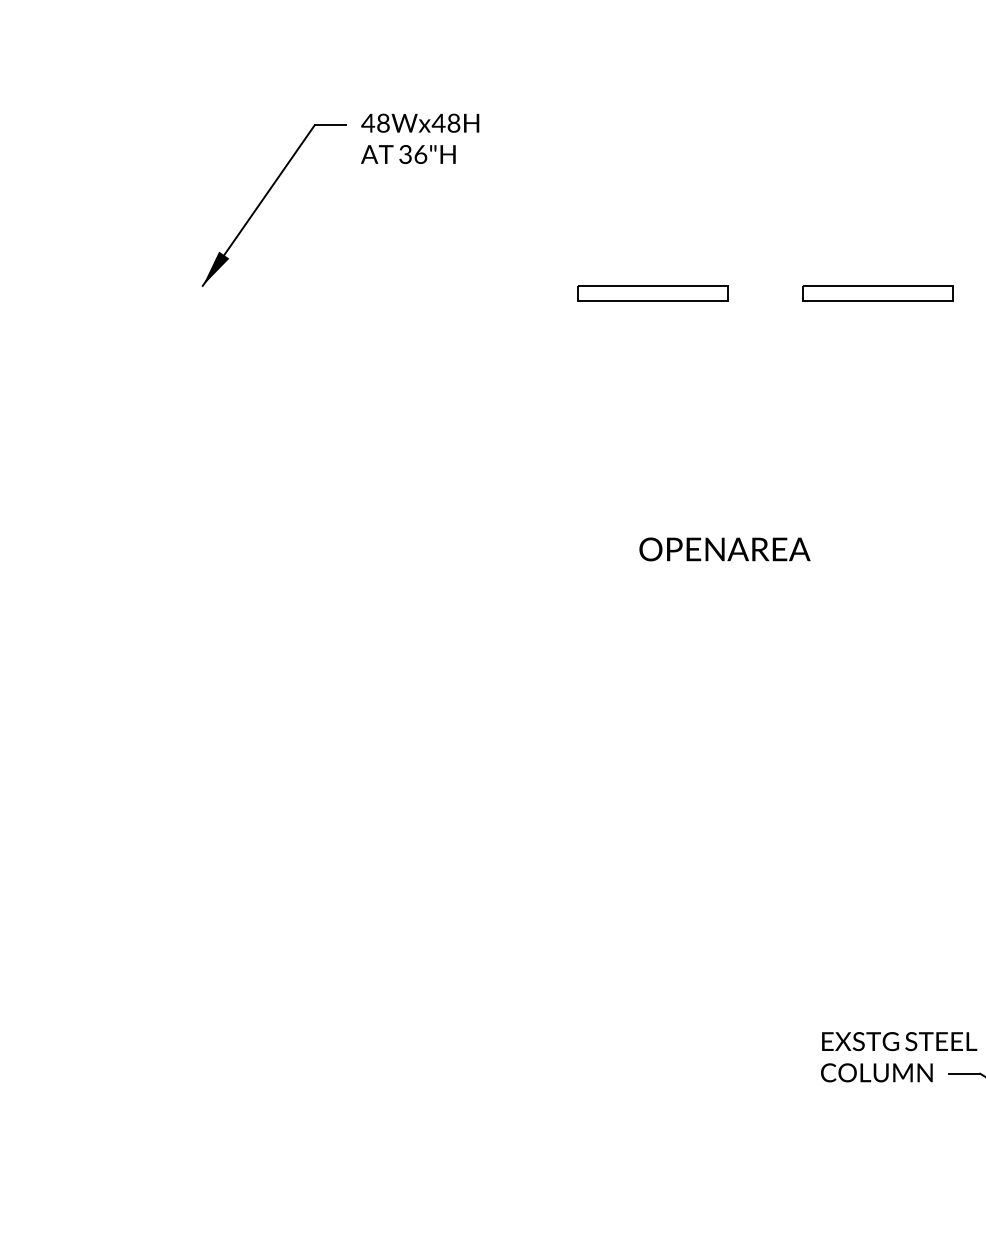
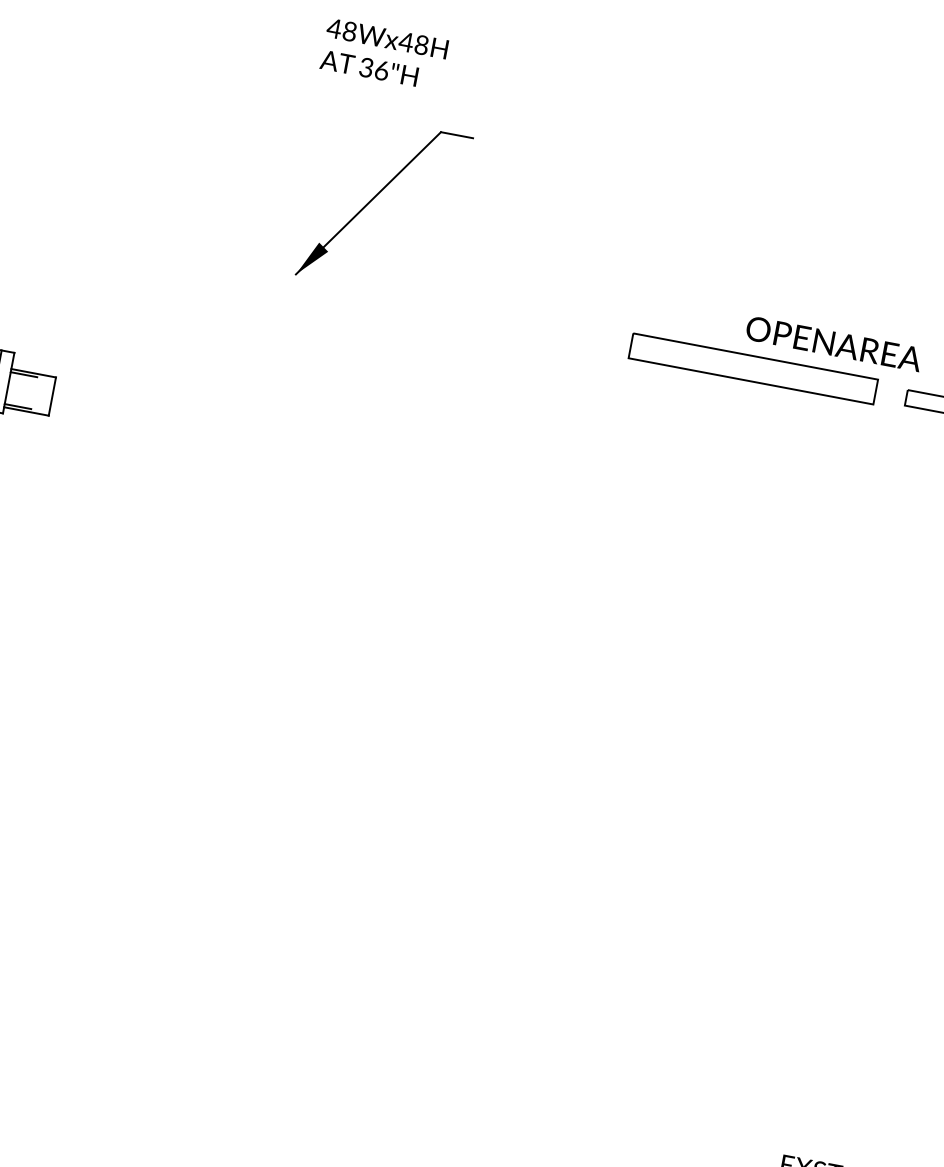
text: (420, 138) -> (384, 54), moved
part: (652, 293) -> (752, 368), size x1.6
text: (724, 549) -> (833, 343), moved

